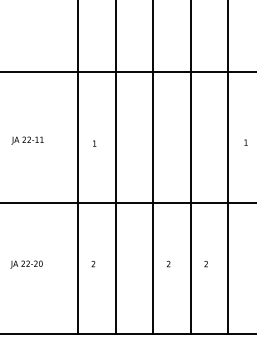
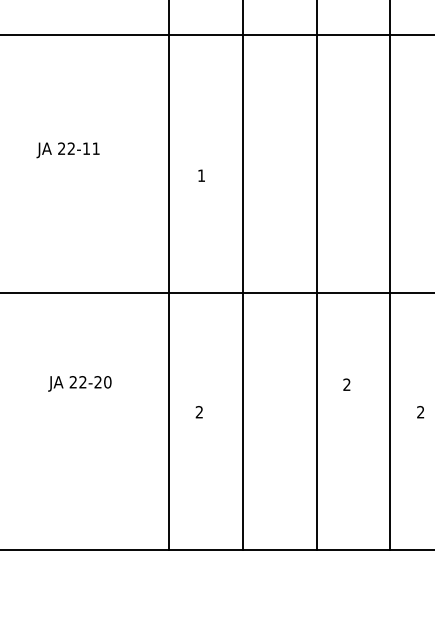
text: (27, 140) -> (67, 150), moved
text: (168, 263) -> (346, 383), moved
text: (26, 264) -> (79, 383), moved

